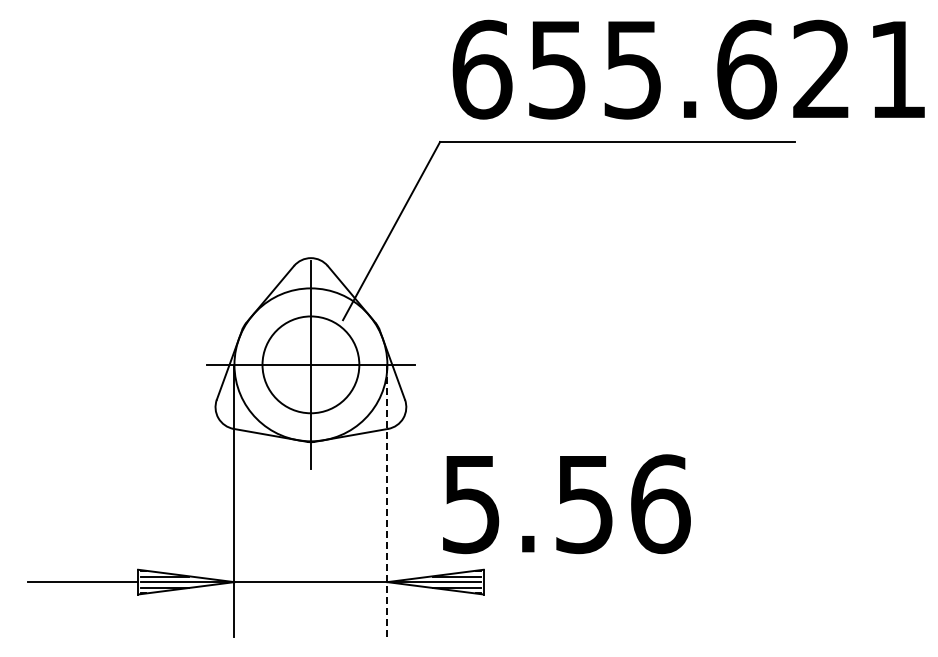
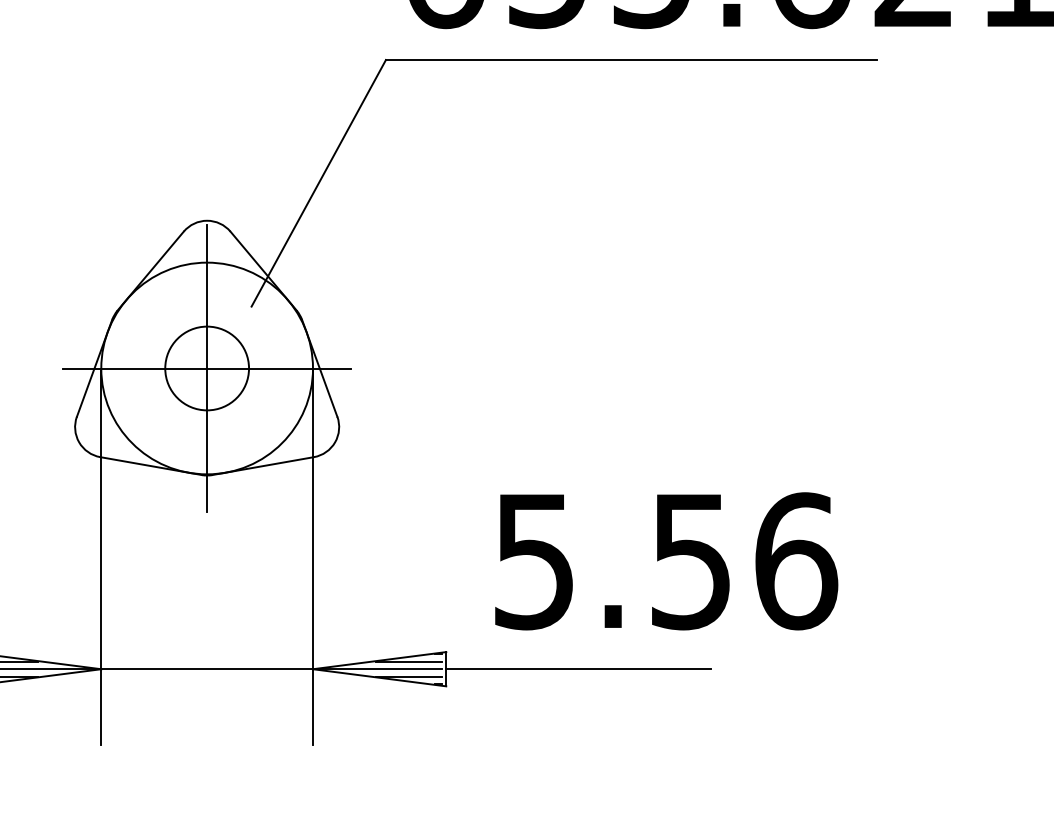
circle: (310, 364) -> (206, 367), size x0.62
line: (387, 500) -> (313, 556), dashed -> solid
text: (566, 504) -> (666, 561), moved
line: (579, 582) -> (578, 669), added

